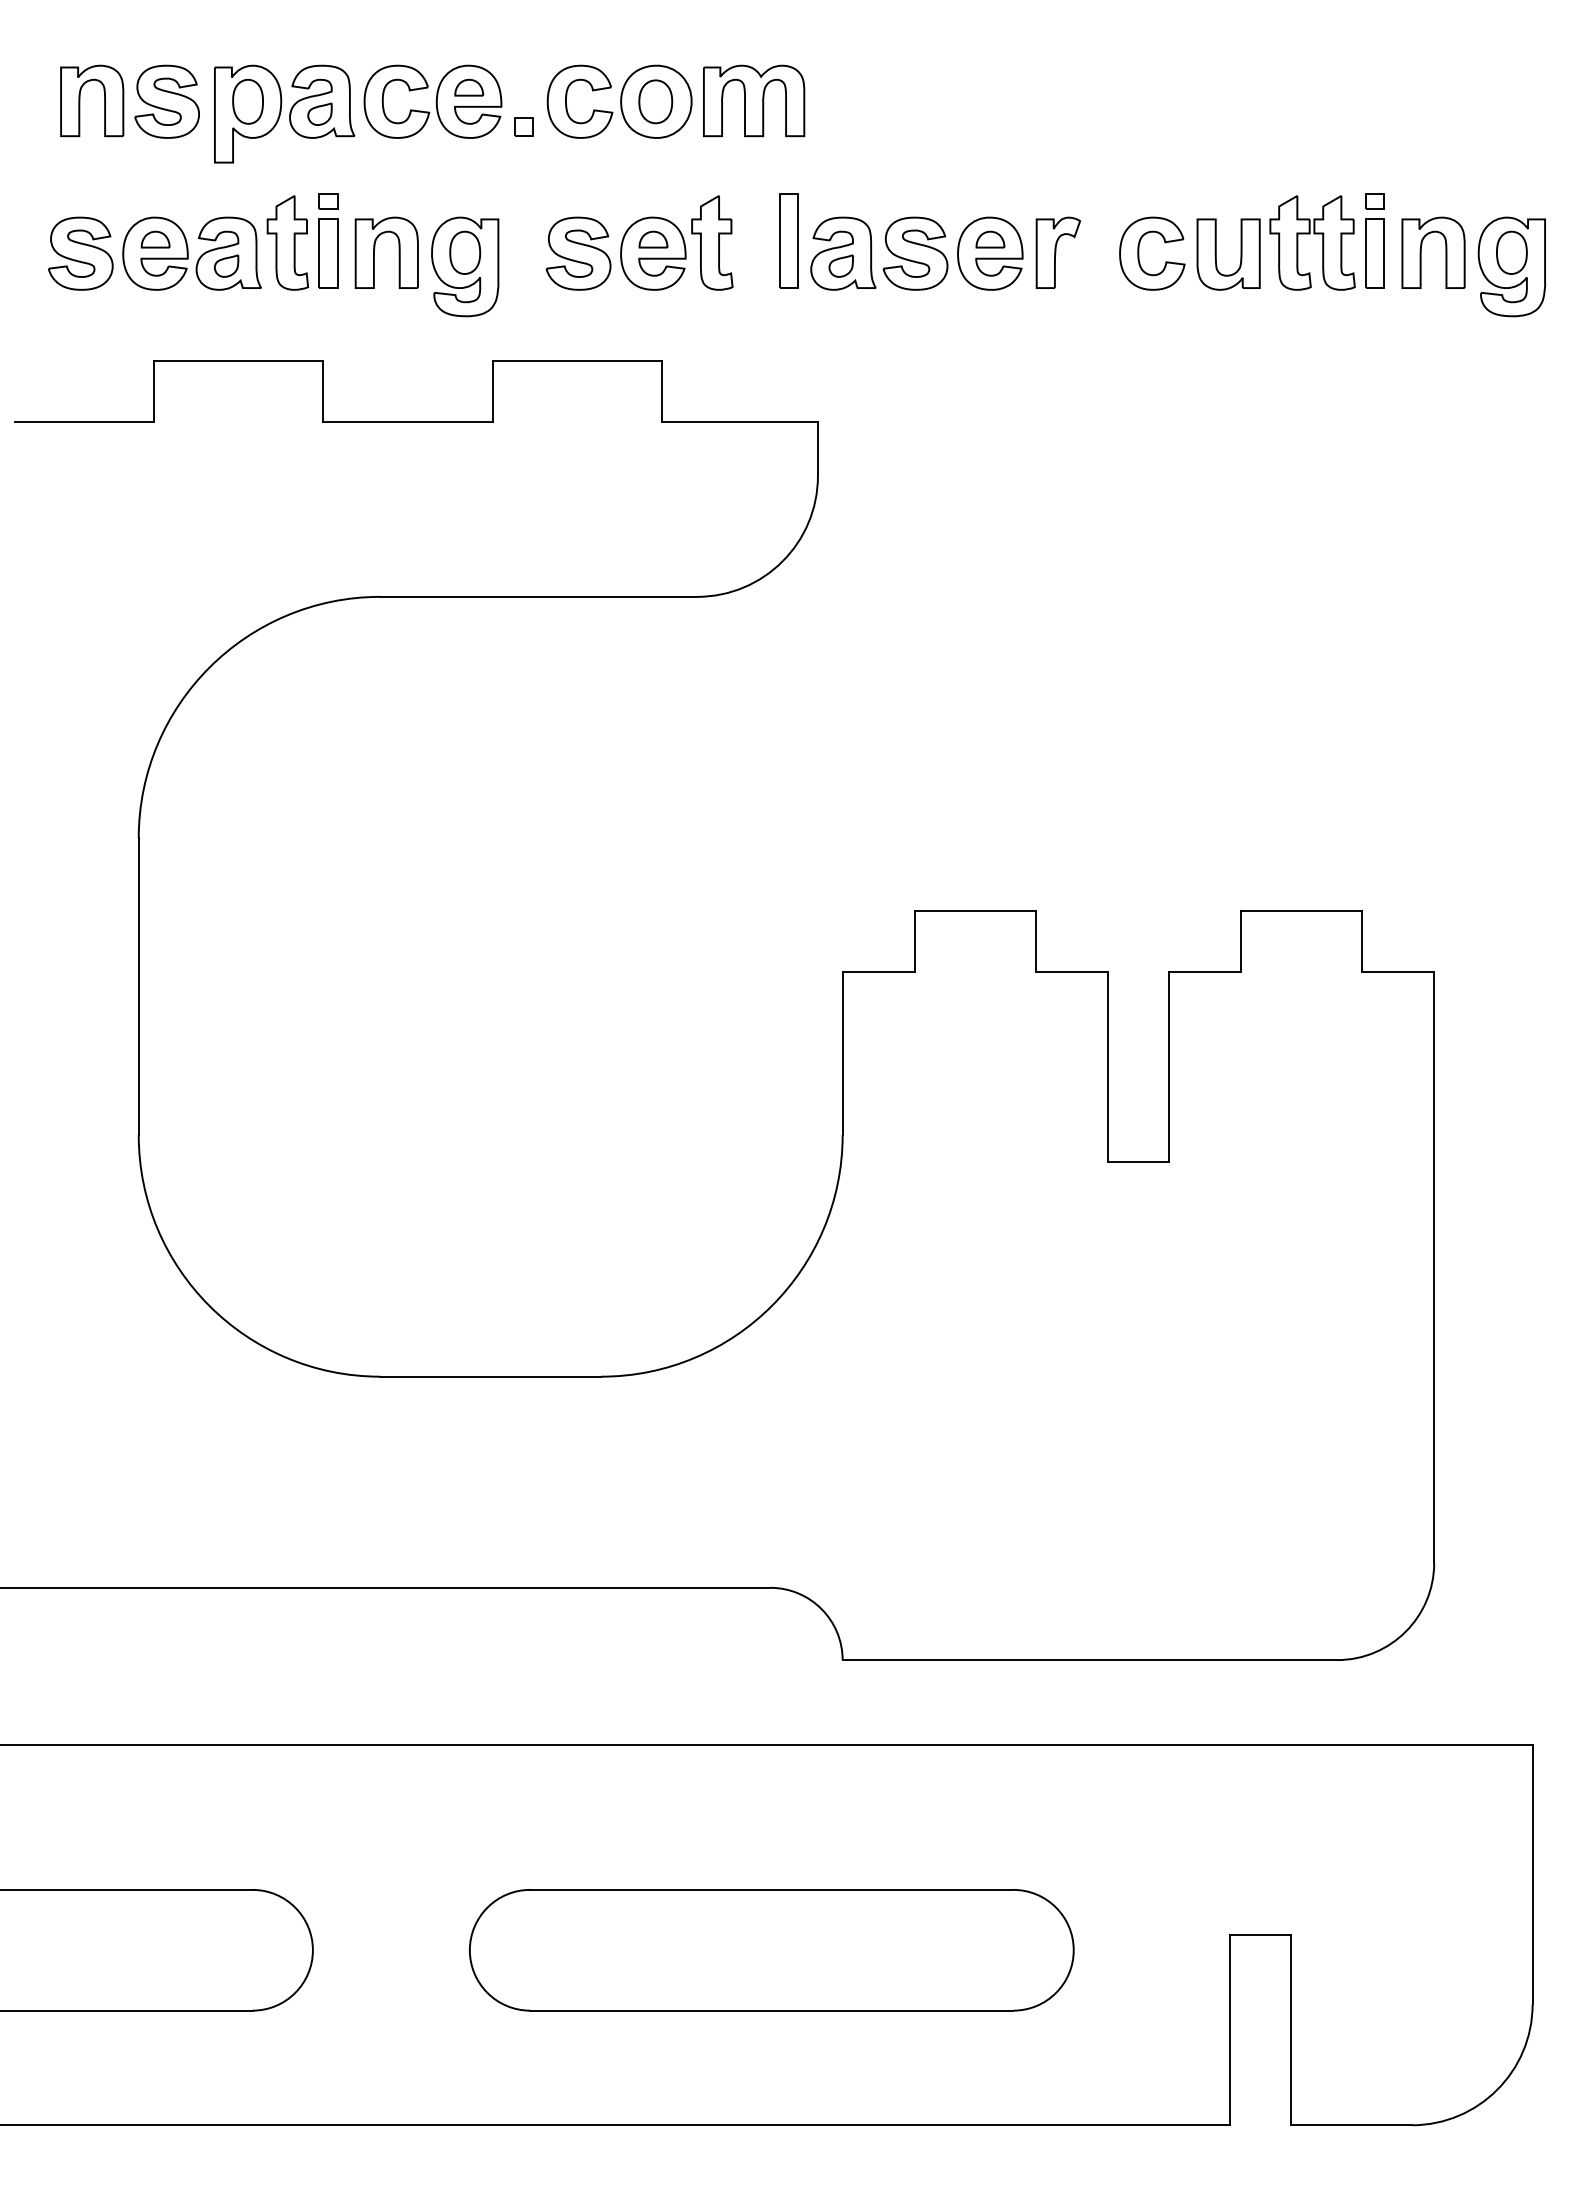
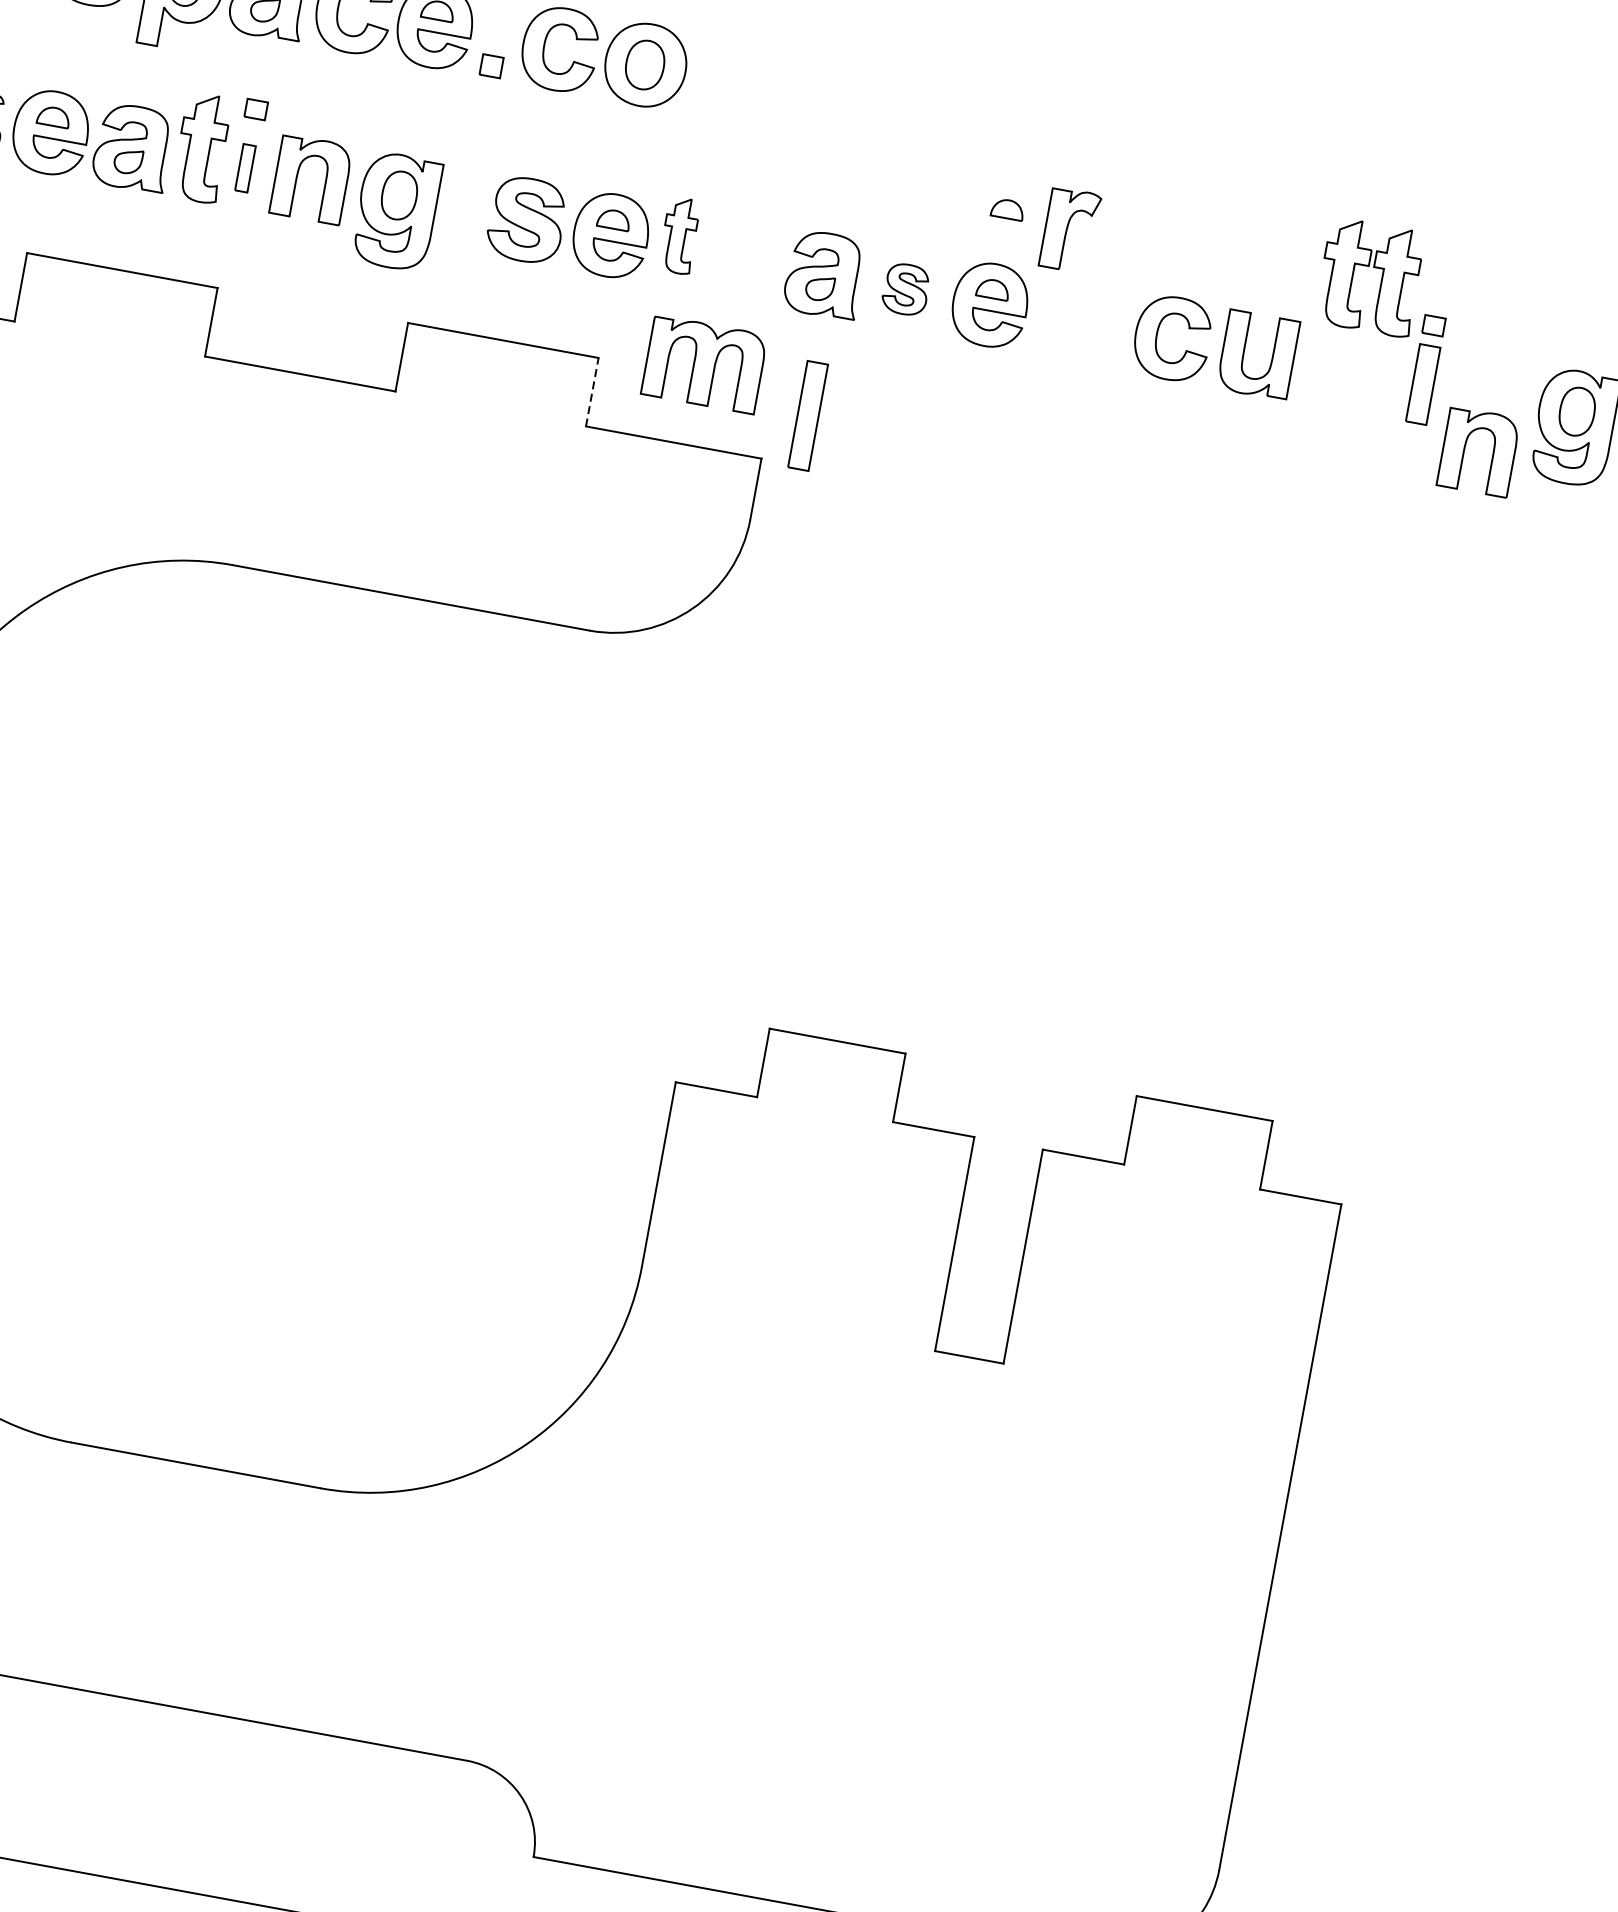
part: (754, 100) -> (705, 364), moved
part: (990, 168) -> (1008, 209), added
part: (1313, 234) -> (1372, 268), moved
part: (788, 240) -> (807, 415), moved
part: (712, 242) -> (679, 235), size x0.7
part: (1057, 252) -> (1069, 229), moved
part: (1421, 252) -> (1465, 448), moved
part: (328, 253) -> (245, 168), size x0.6
part: (915, 253) -> (906, 289), size x0.6
line: (661, 390) -> (591, 391), solid -> dashed

